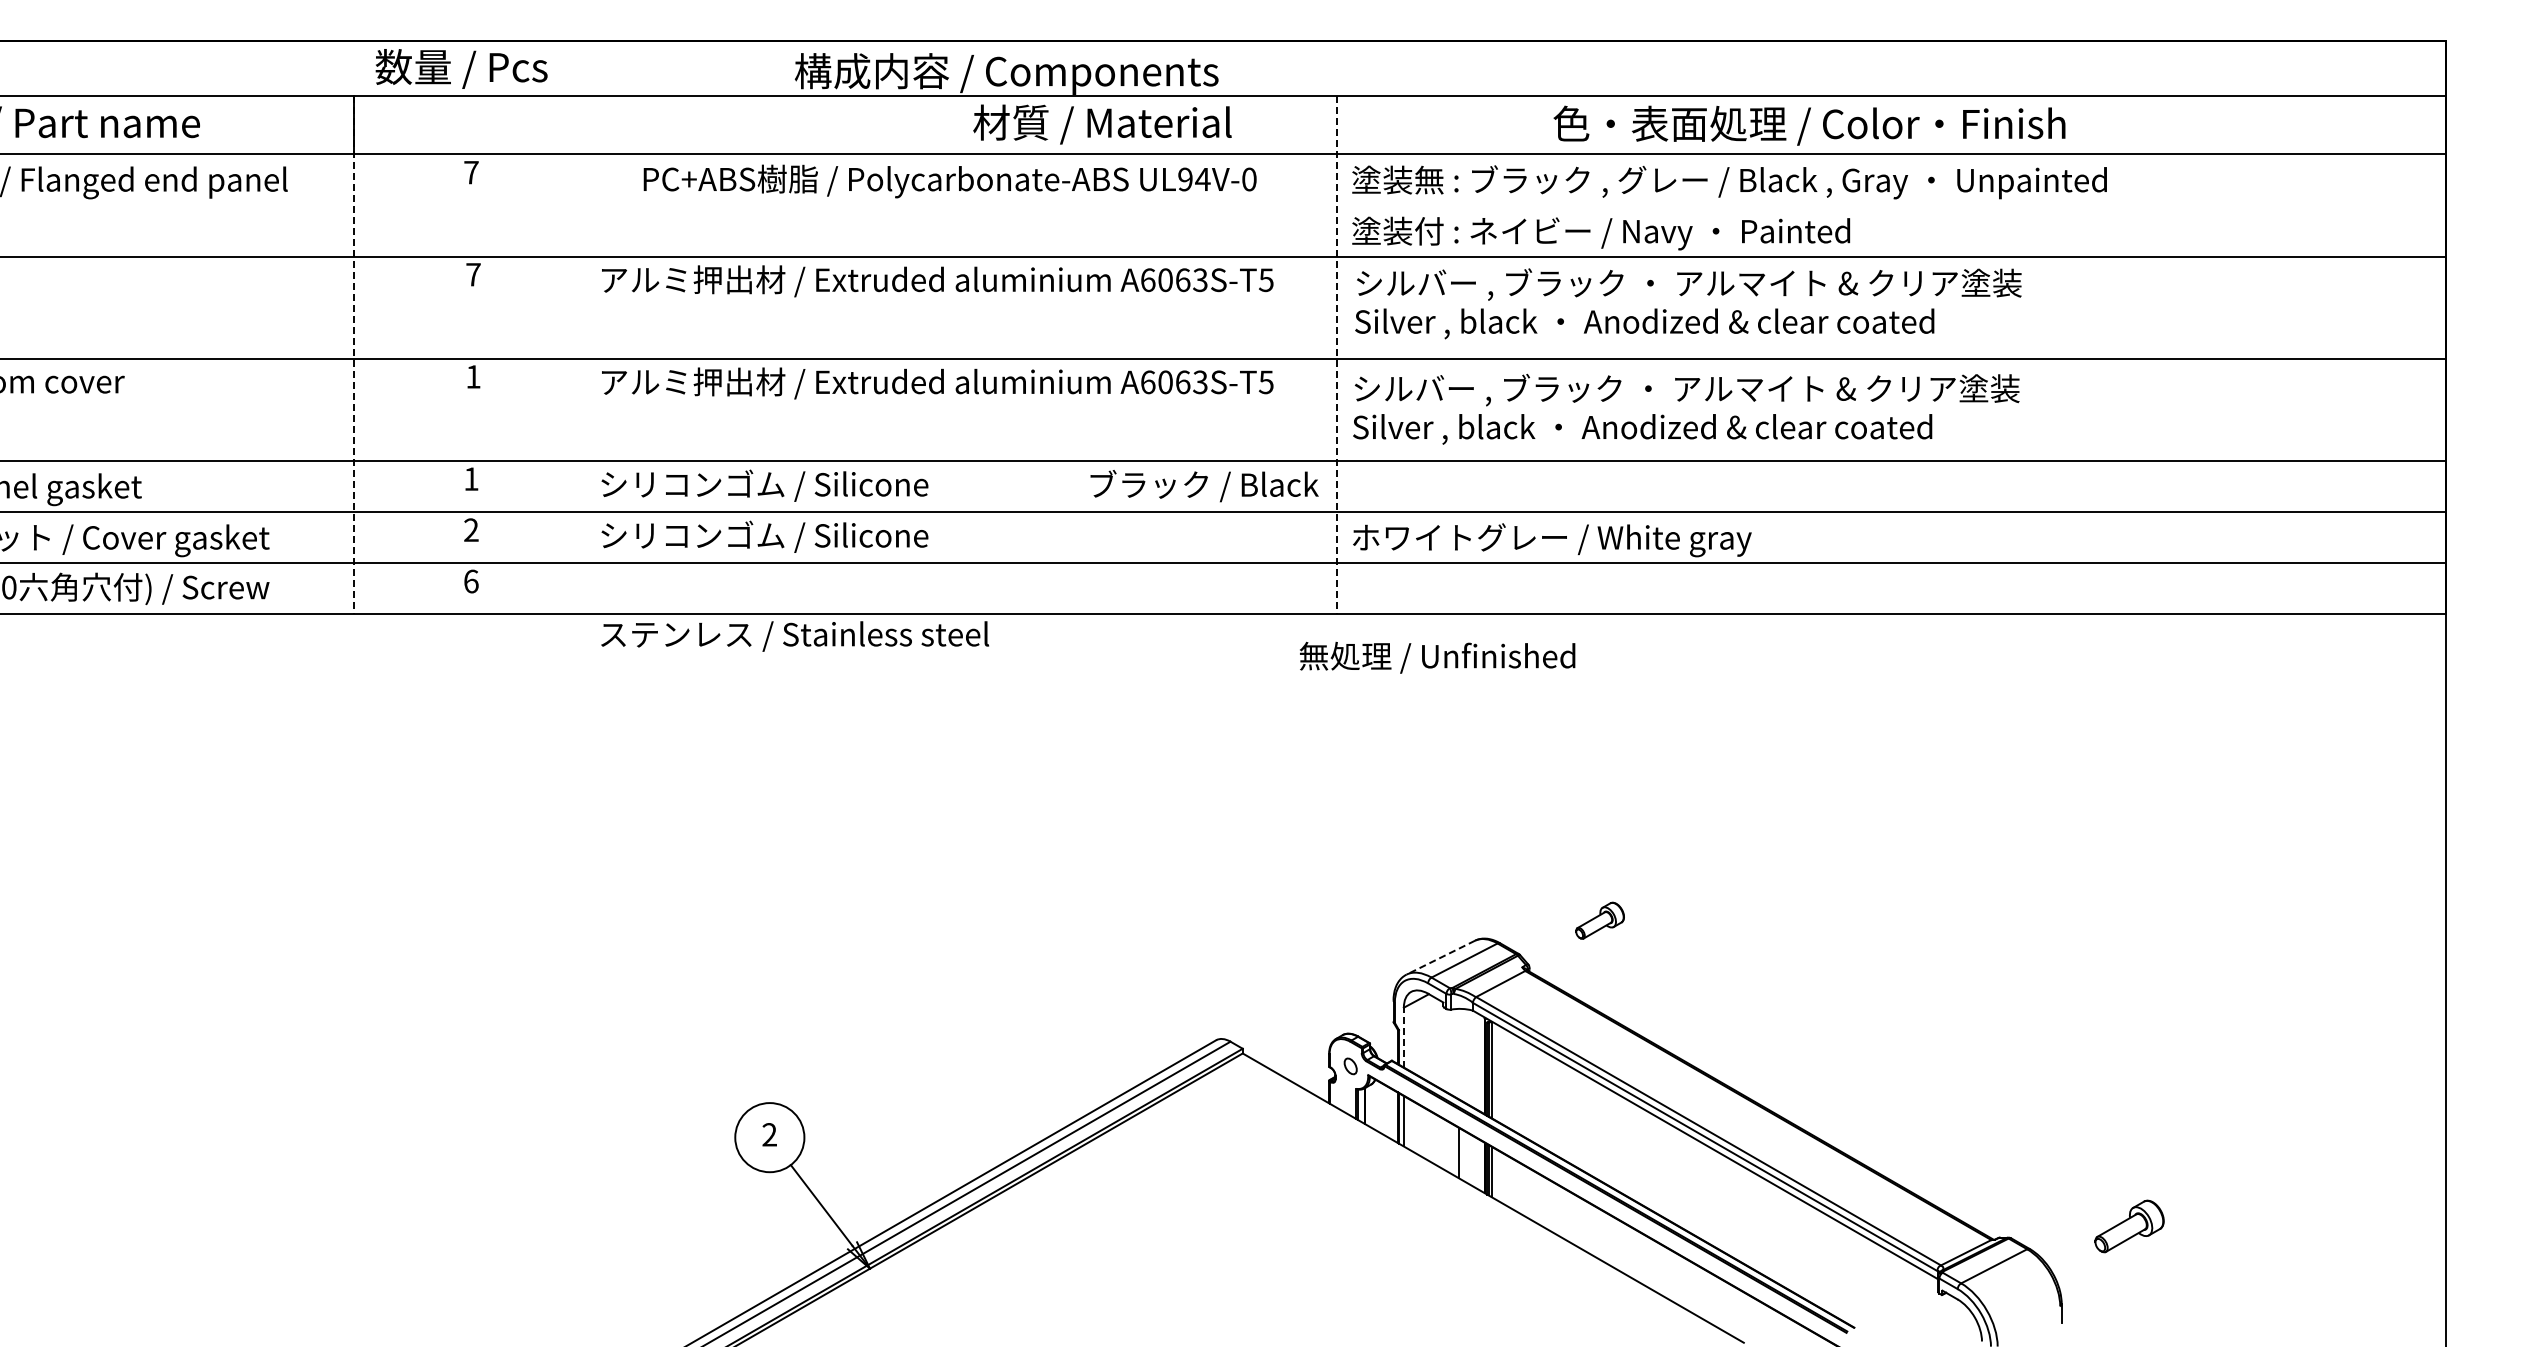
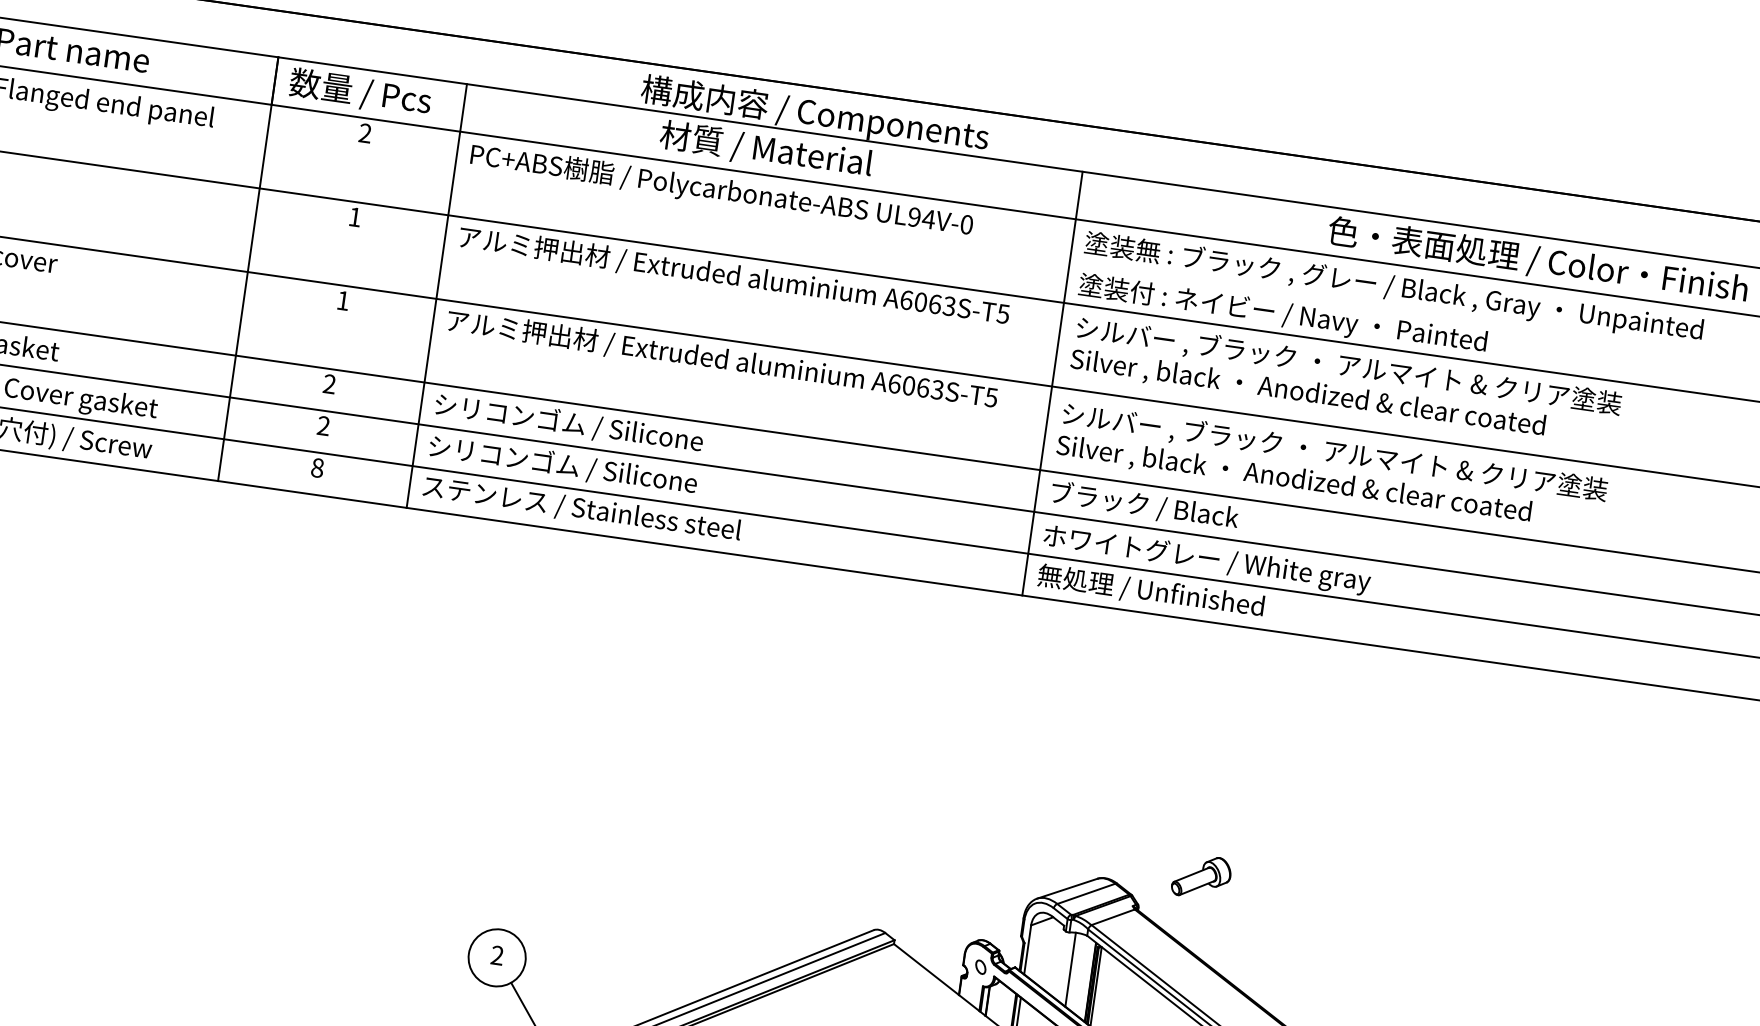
text: (461, 68) -> (360, 92), moved
text: (1102, 124) -> (766, 150), moved
text: (1809, 125) -> (1537, 260), moved
text: (471, 172) -> (365, 133), 7 -> 2
text: (949, 181) -> (721, 191), moved
text: (473, 274) -> (355, 217), 7 -> 1
line: (354, 355) -> (248, 269), dashed -> solid
line: (584, 355) -> (436, 296), added
line: (1337, 355) -> (1052, 383), dashed -> solid
text: (471, 478) -> (329, 383), 1 -> 2
text: (1204, 486) -> (1144, 506), moved
text: (471, 581) -> (317, 468), 6 -> 8
text: (794, 636) -> (581, 509), moved
text: (1437, 657) -> (1151, 591), moved
part: (1600, 920) -> (1202, 876), size x1.43
line: (1440, 957) -> (1066, 888), dashed -> solid
line: (1403, 1037) -> (1027, 949), dashed -> solid
line: (1458, 1053) -> (1070, 969), added

